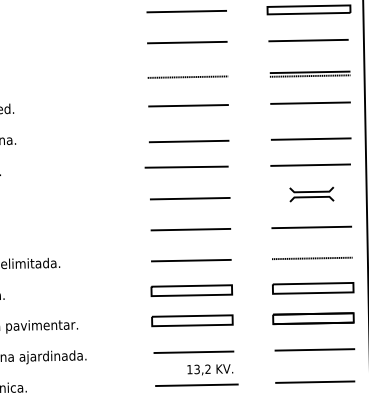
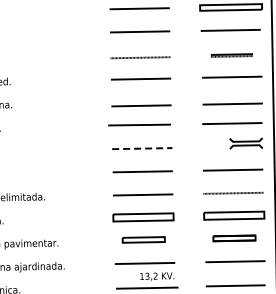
part: (309, 74) -> (231, 55), size x0.7
part: (312, 194) -> (246, 143), moved
line: (190, 198) -> (142, 148), solid -> dashed
part: (313, 318) -> (234, 238), size x0.7
part: (191, 320) -> (143, 239), size x0.7

